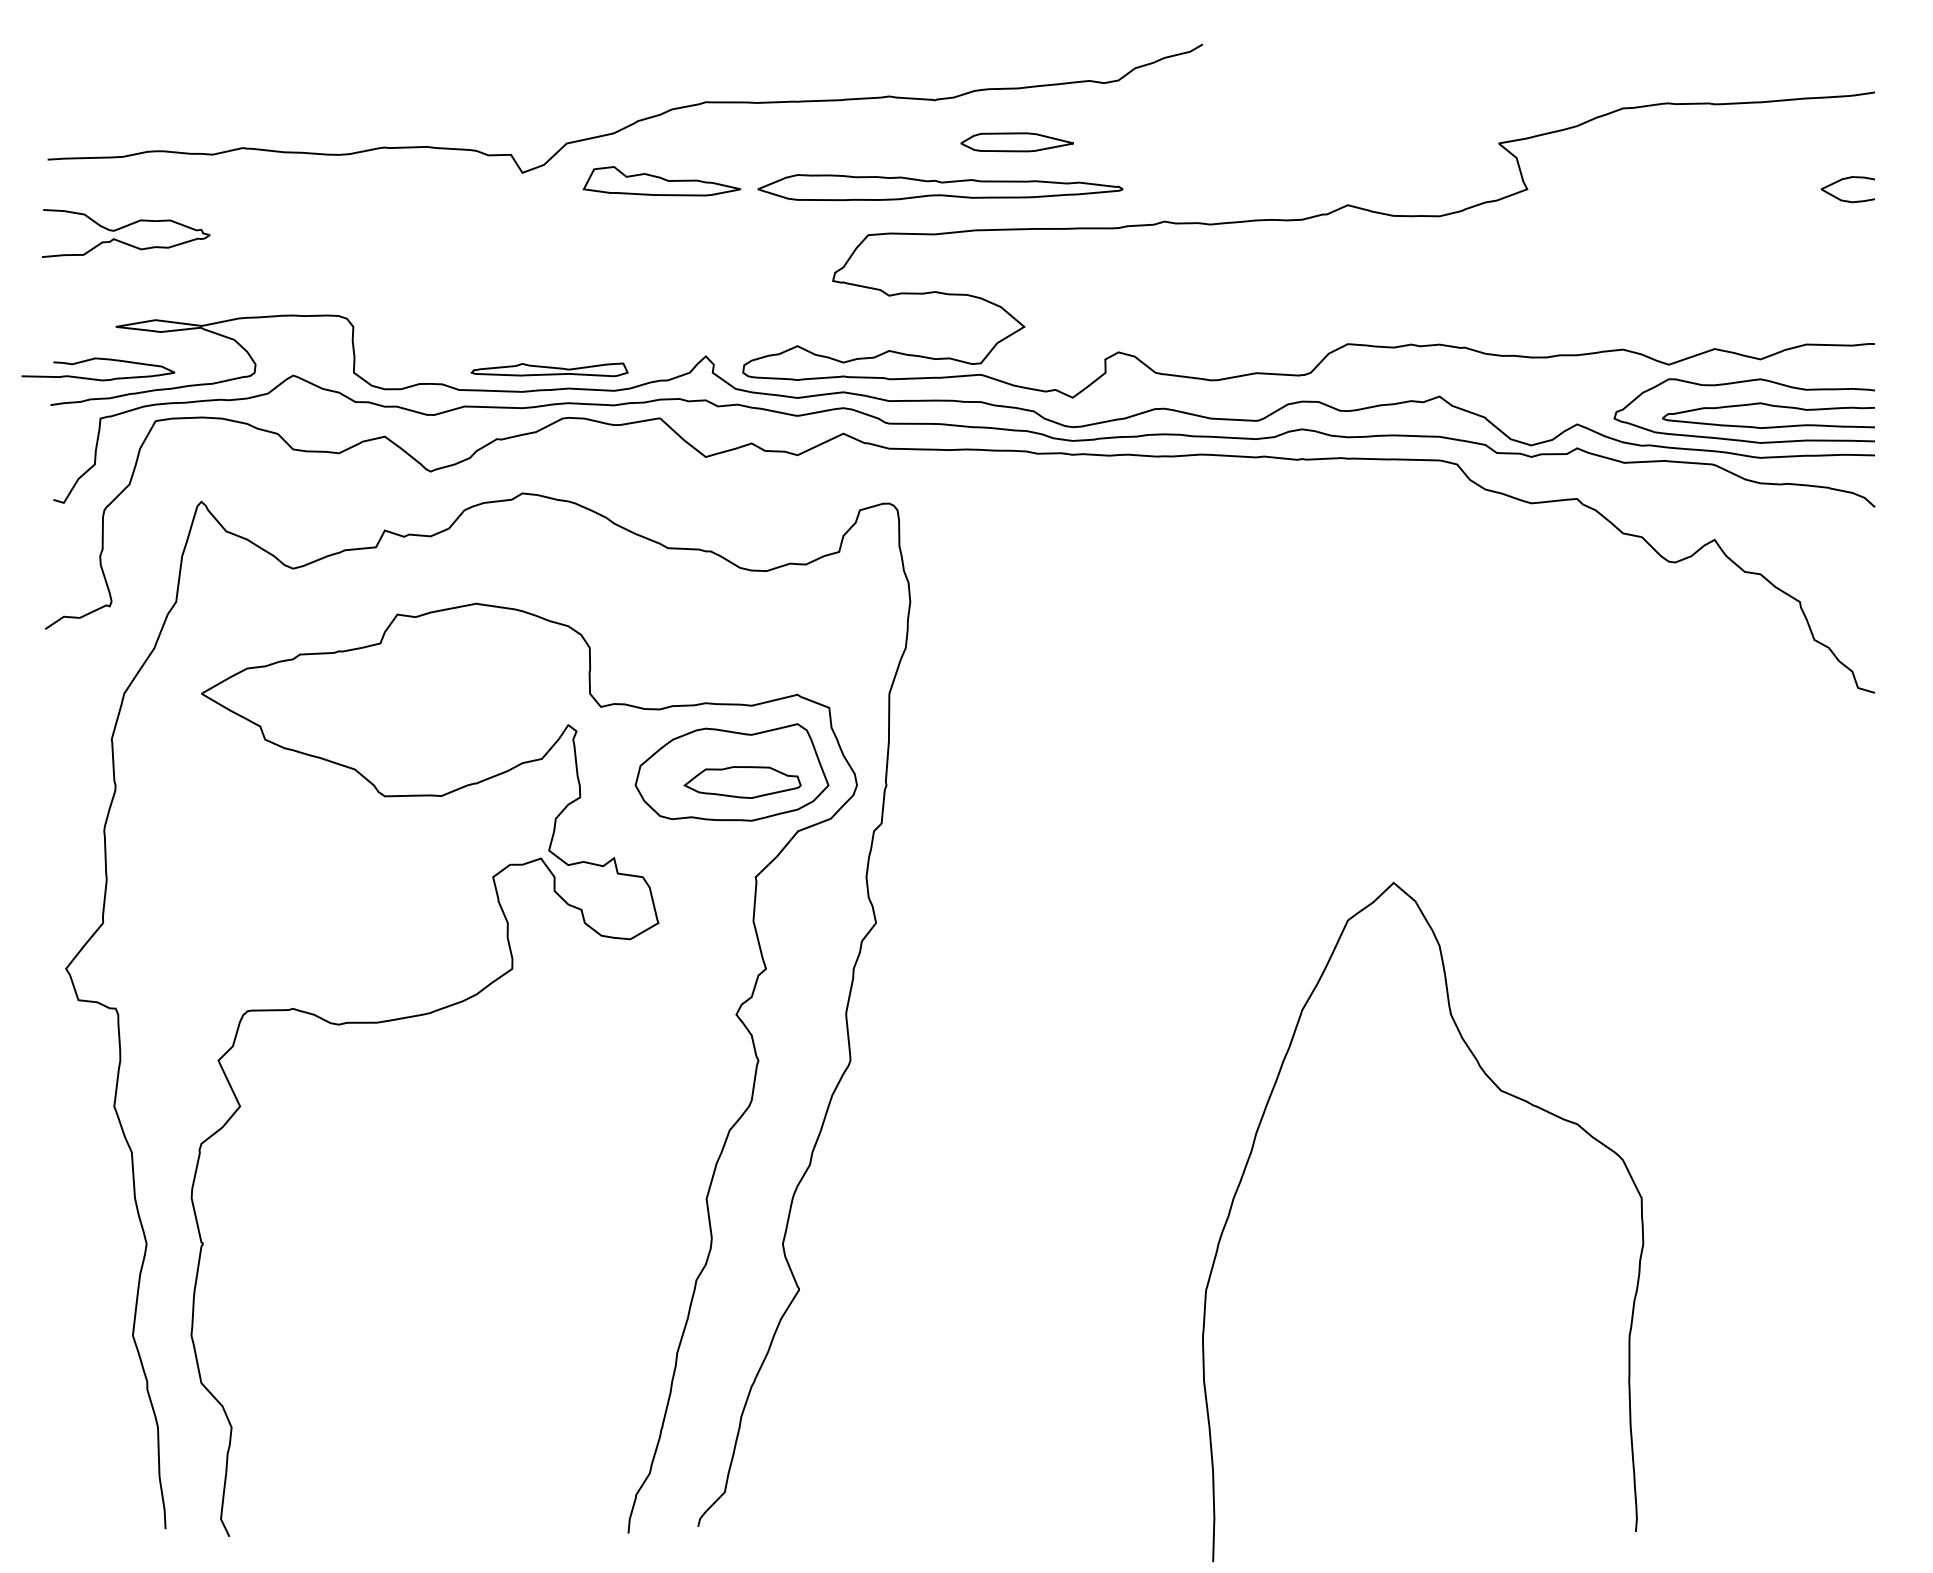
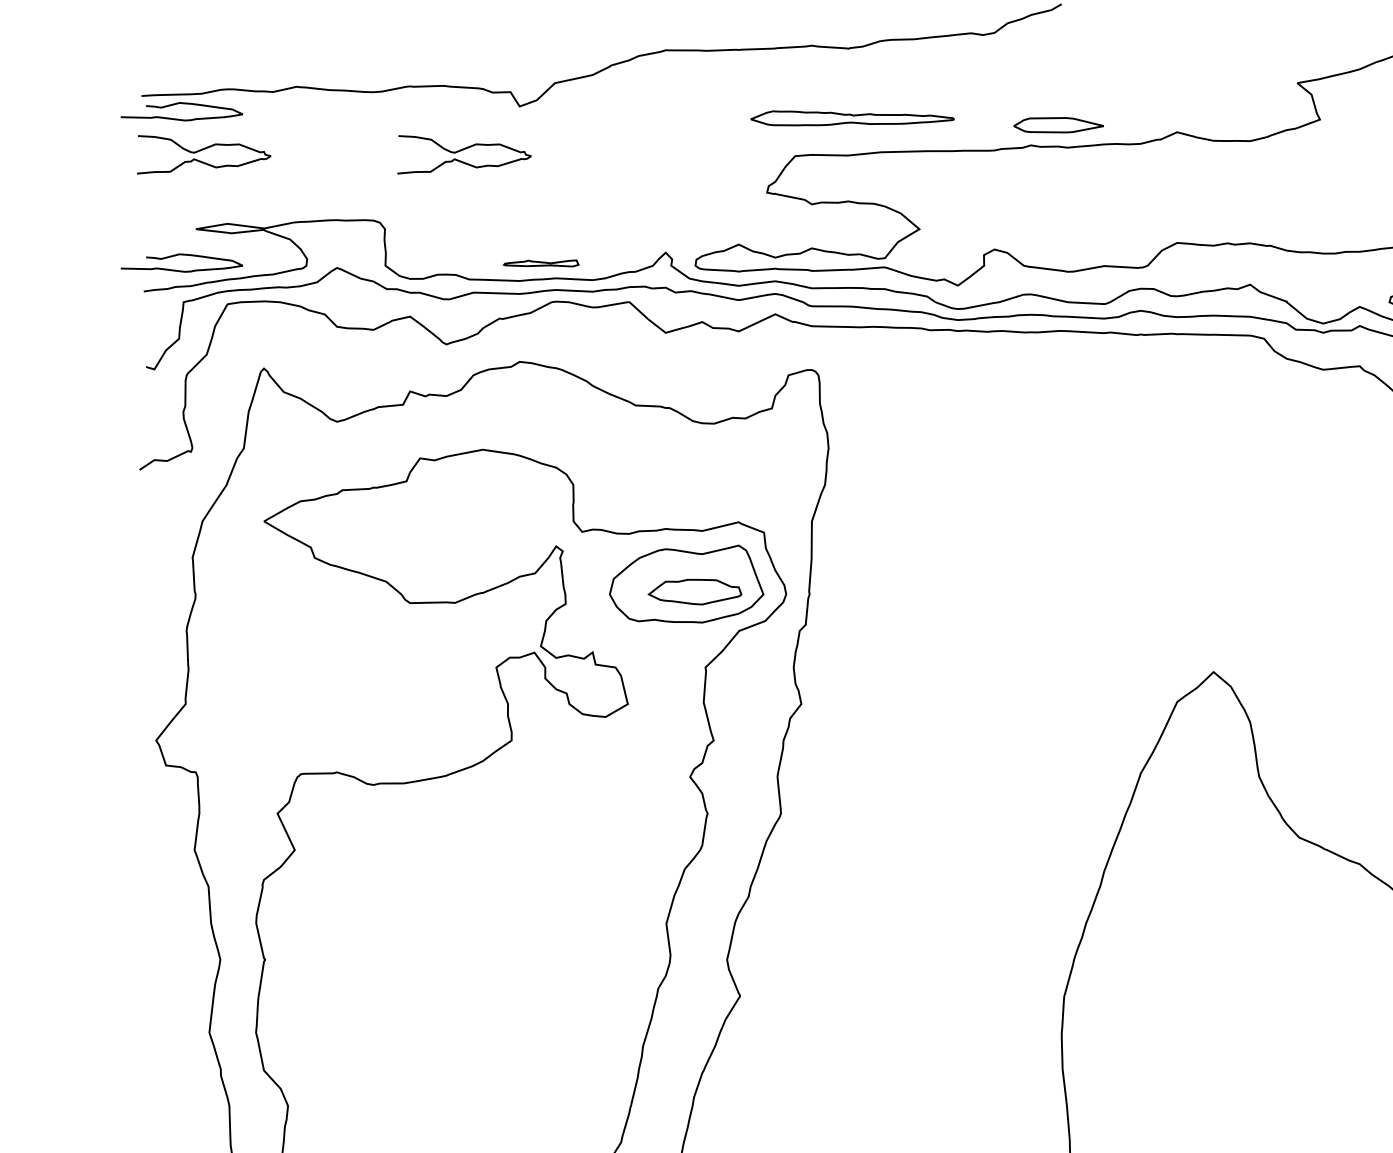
part: (1016, 142) -> (1058, 125), moved
part: (661, 181) -> (630, 113), removed
part: (940, 187) -> (852, 118), size x0.7
curve: (96, 188) -> (180, 118), added
curve: (450, 228) -> (462, 150), added
part: (549, 369) -> (541, 263), size x0.6

